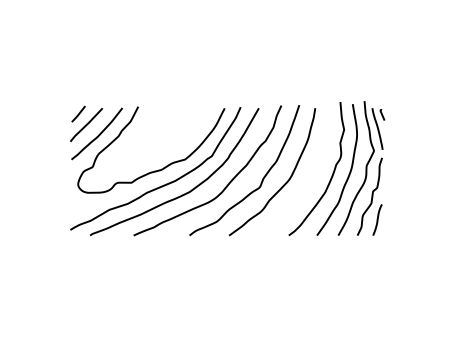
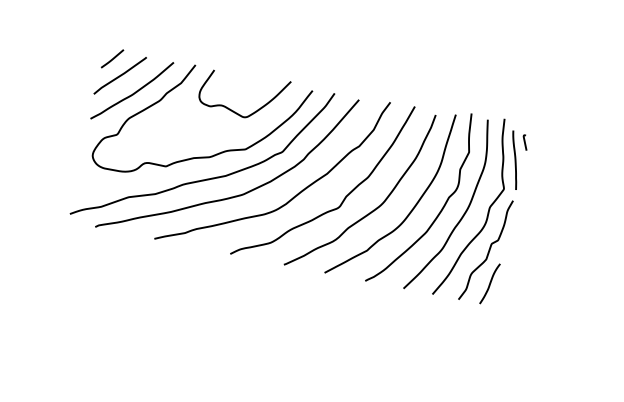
curve: (172, 133) -> (234, 110), added
curve: (310, 179) -> (409, 210), added

